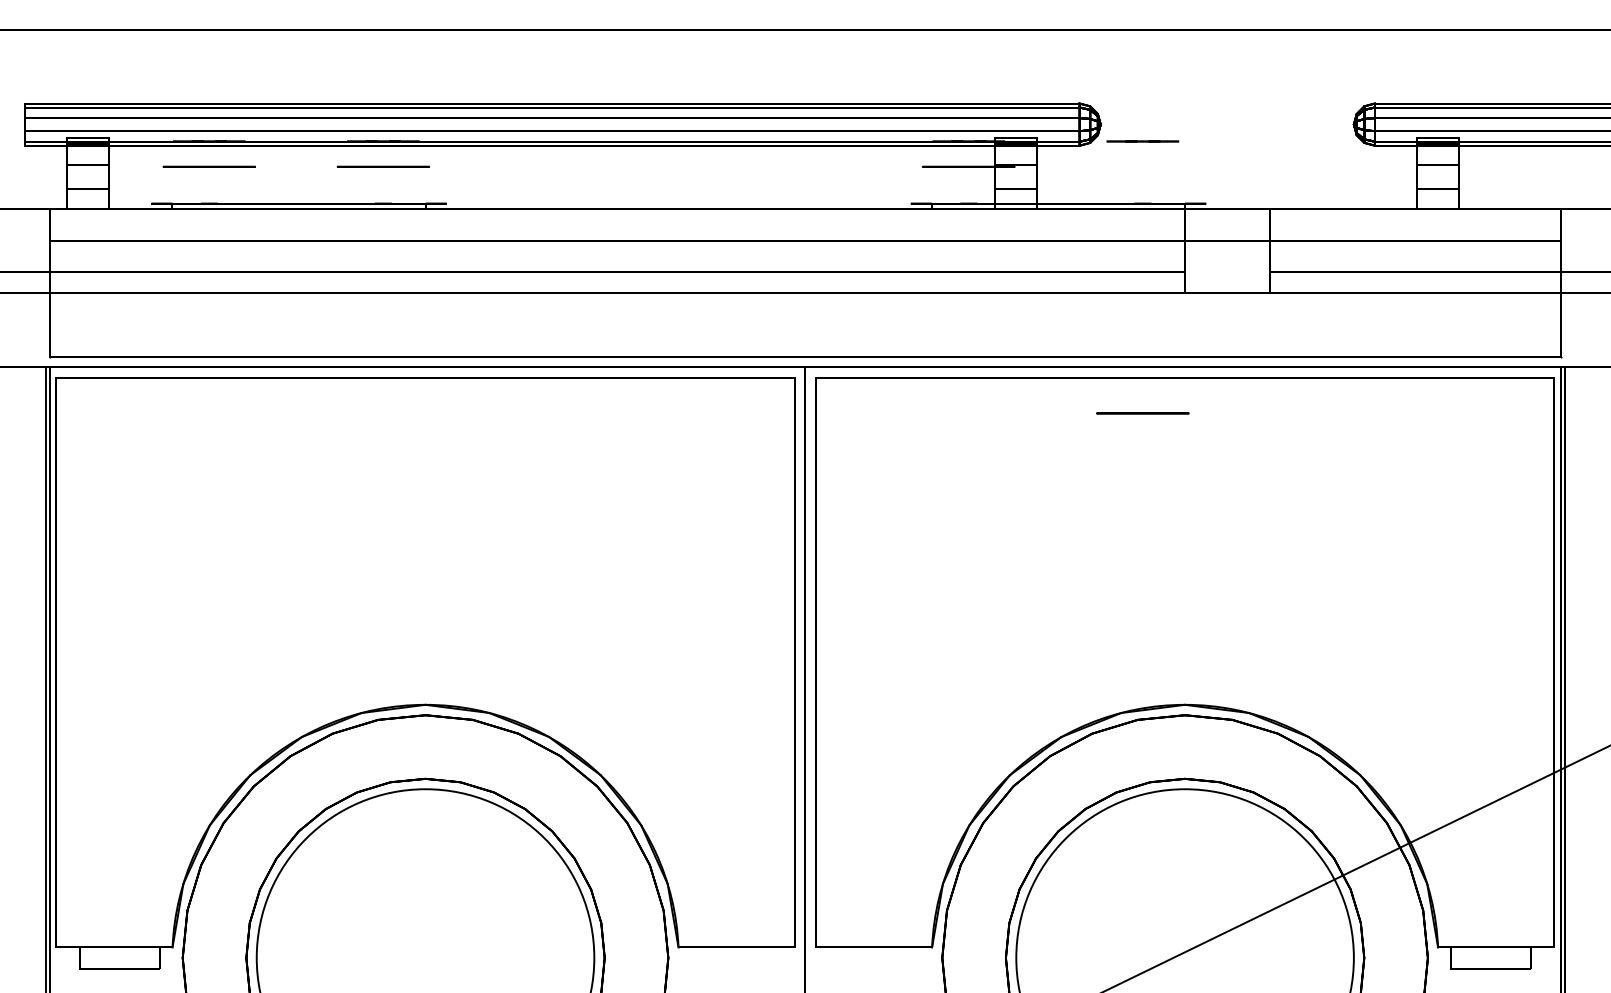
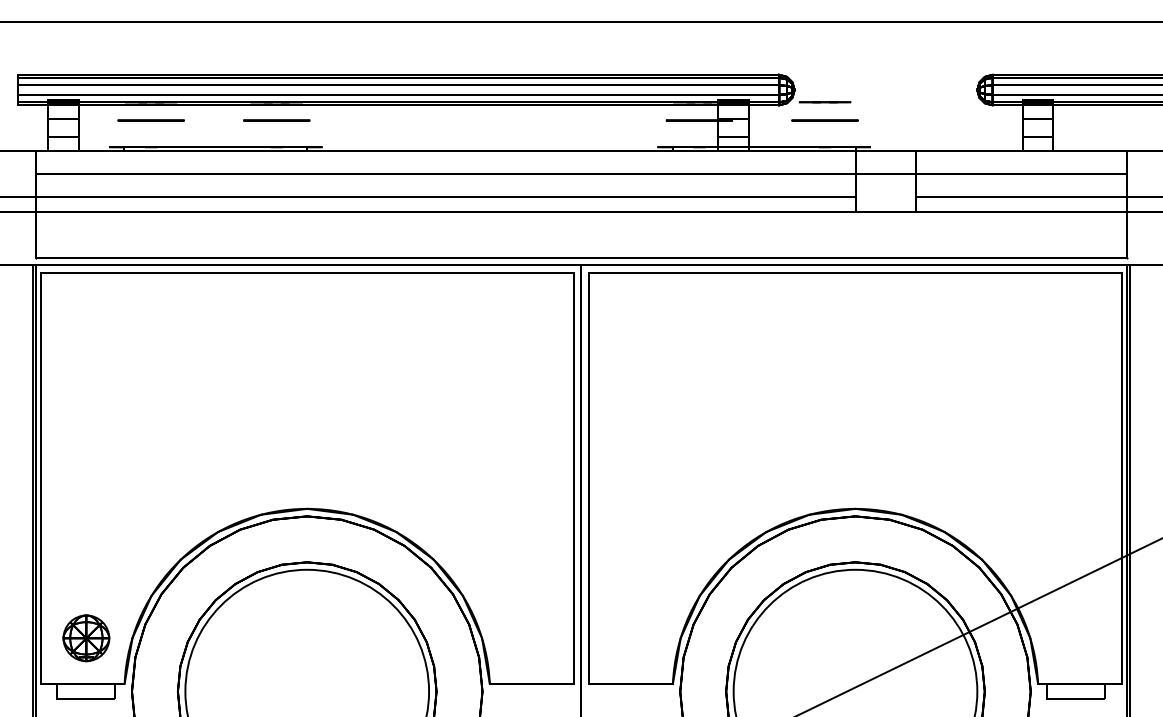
circle: (1142, 413) -> (824, 120), moved
part: (119, 884) -> (86, 638), added

